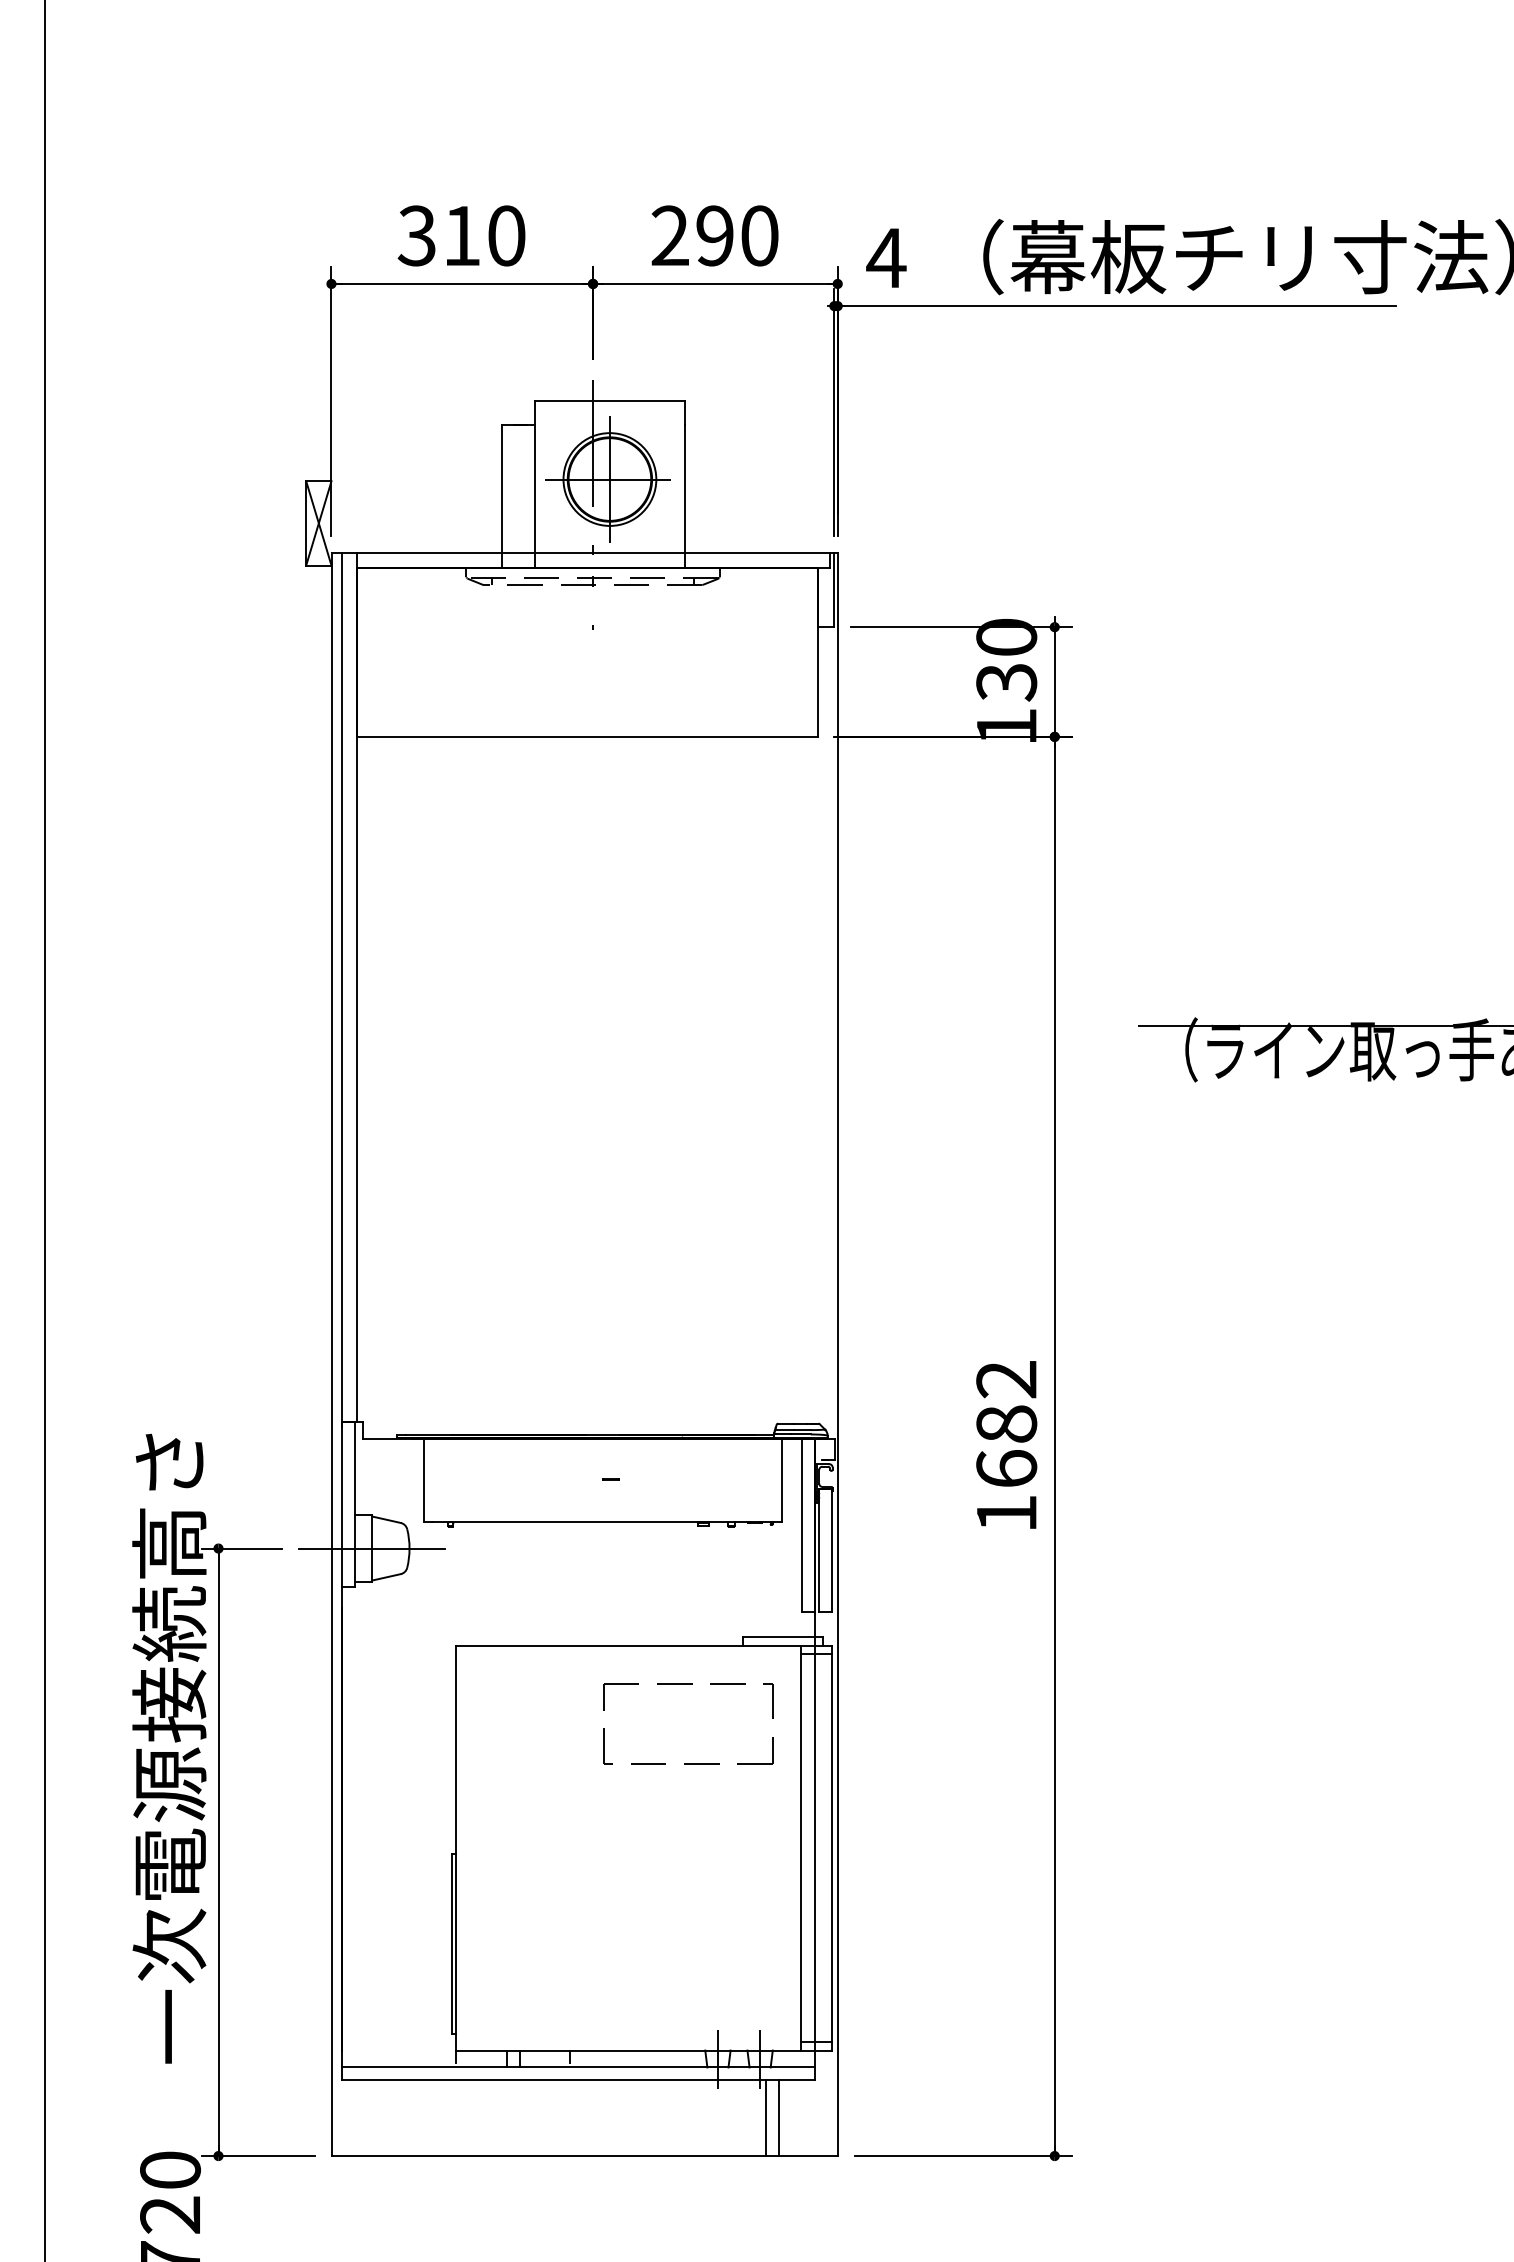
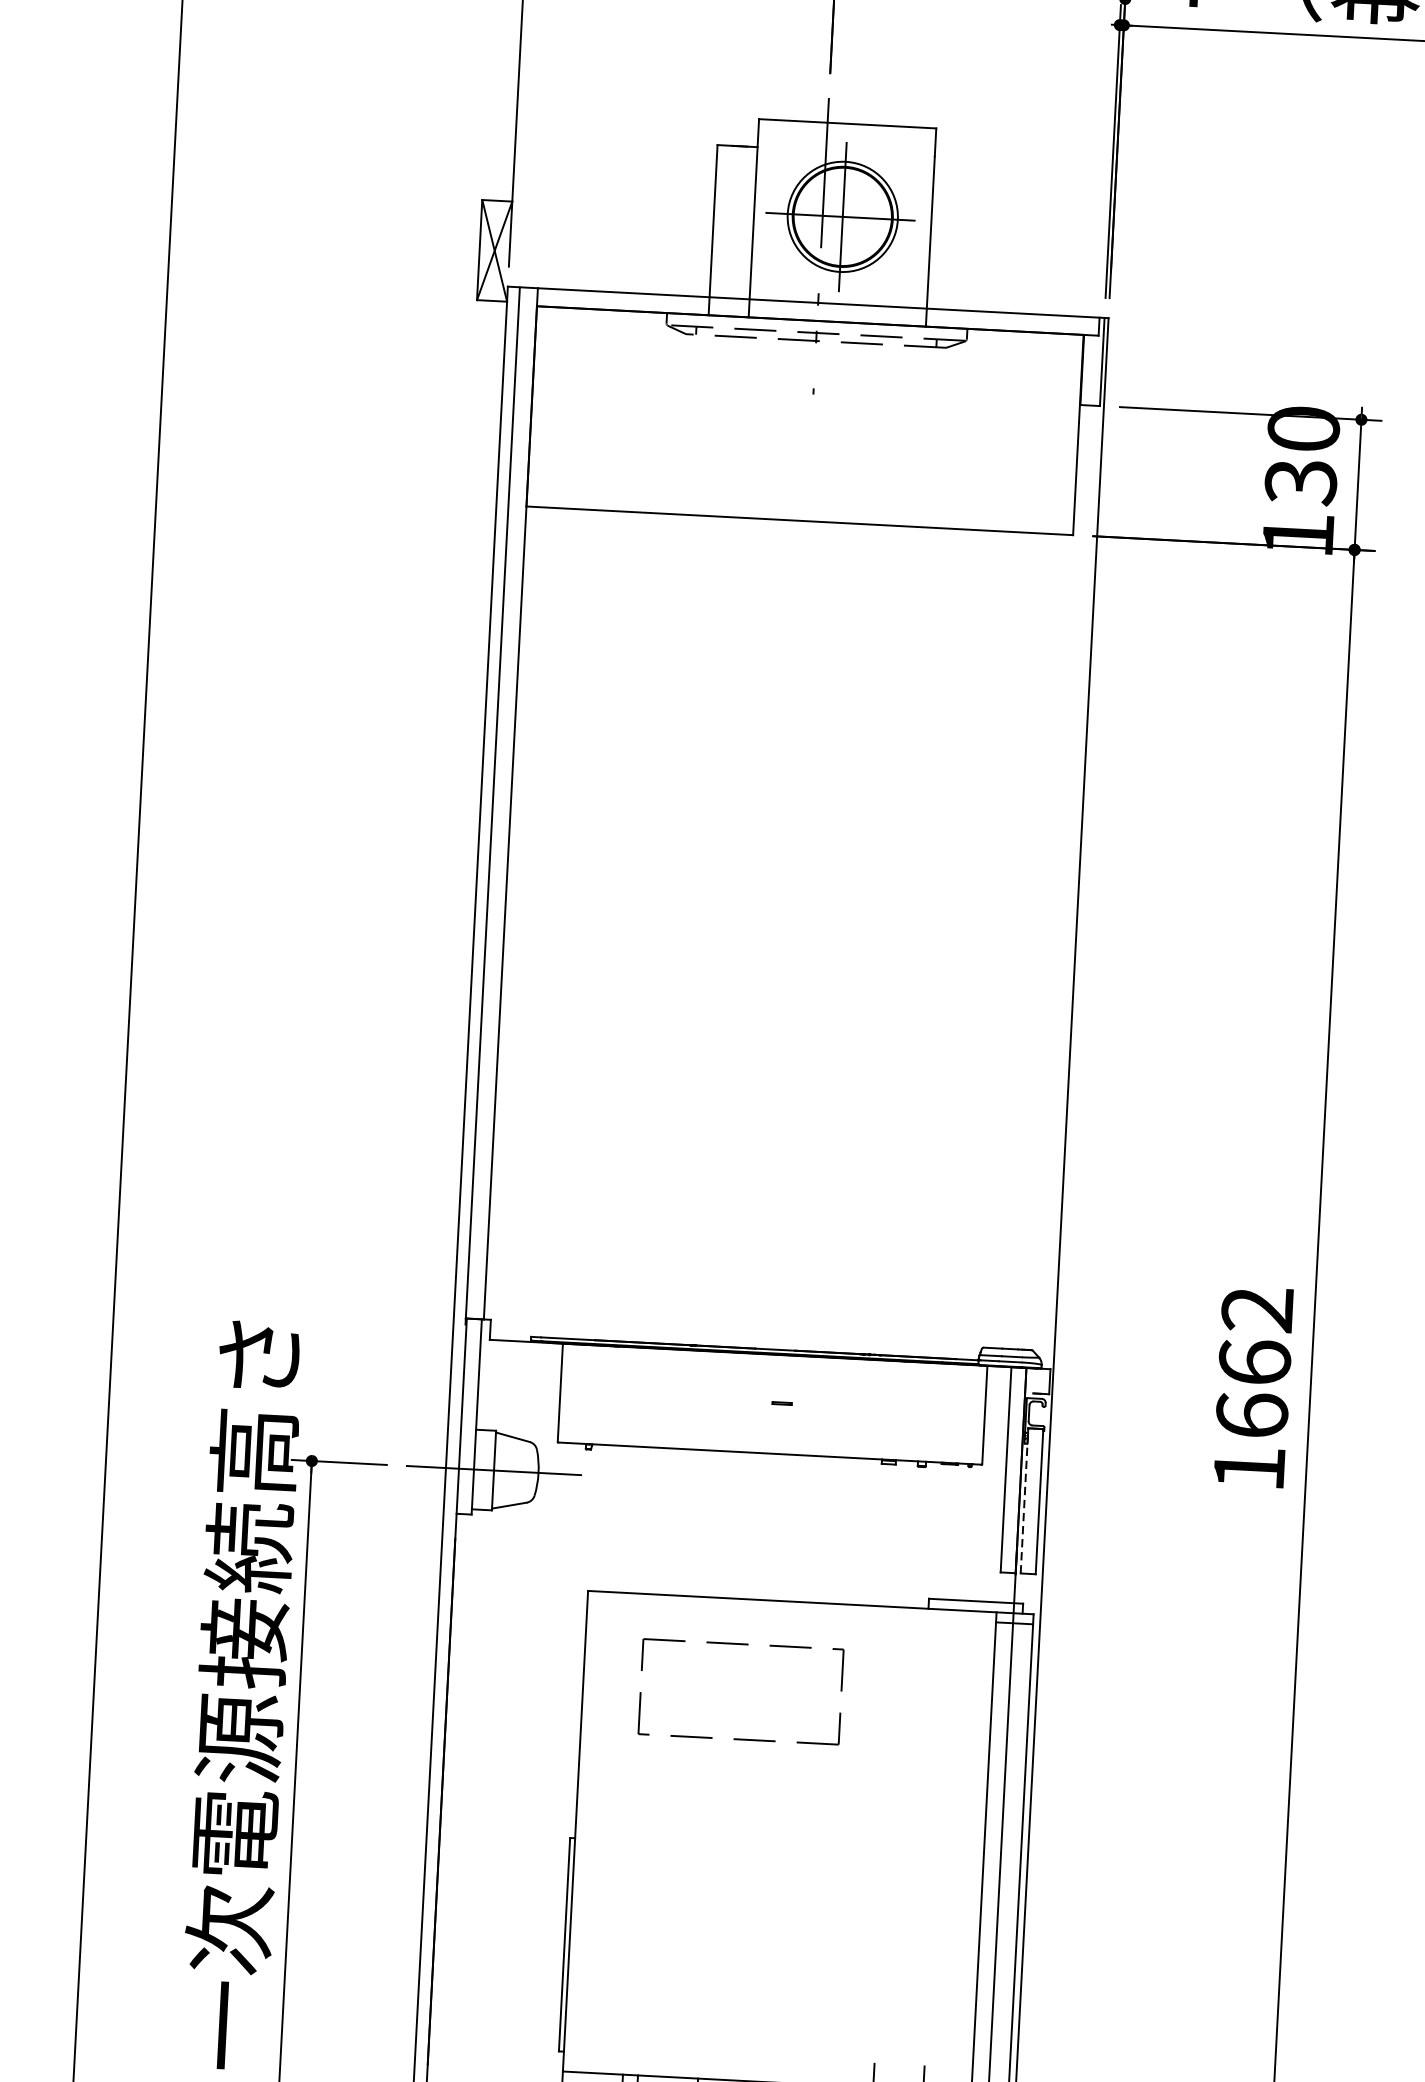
text: (1006, 1423) -> (1254, 1361), 1682 -> 1662
line: (819, 1550) -> (1024, 1500), solid -> dashed
part: (688, 1684) -> (743, 1645), moved

